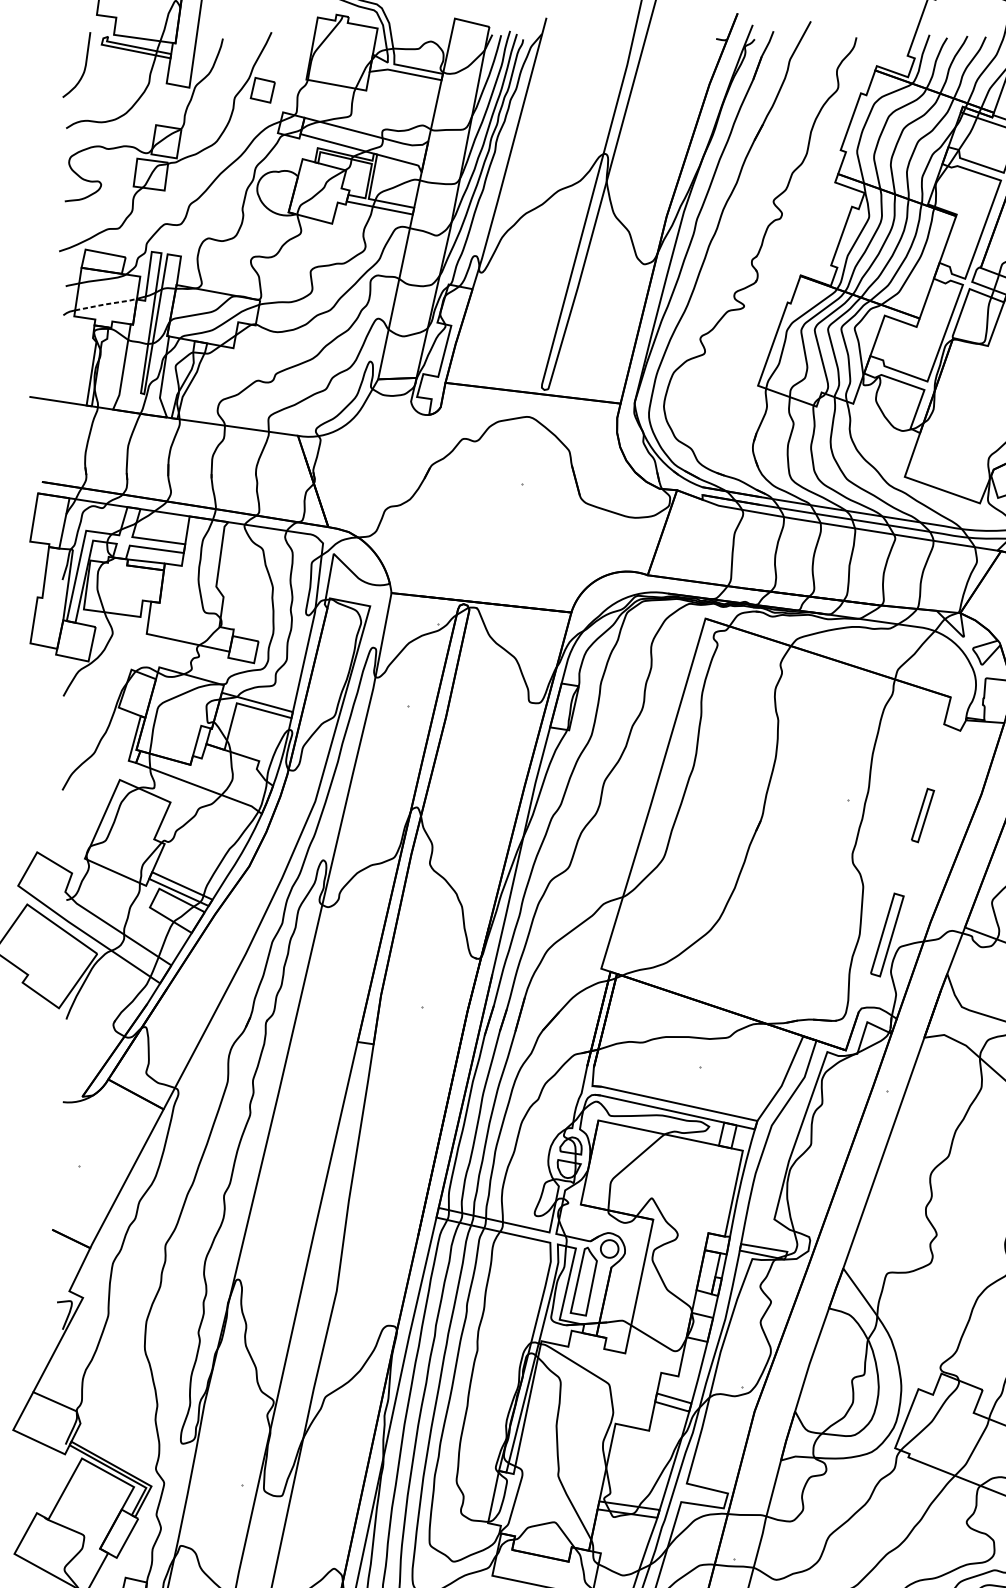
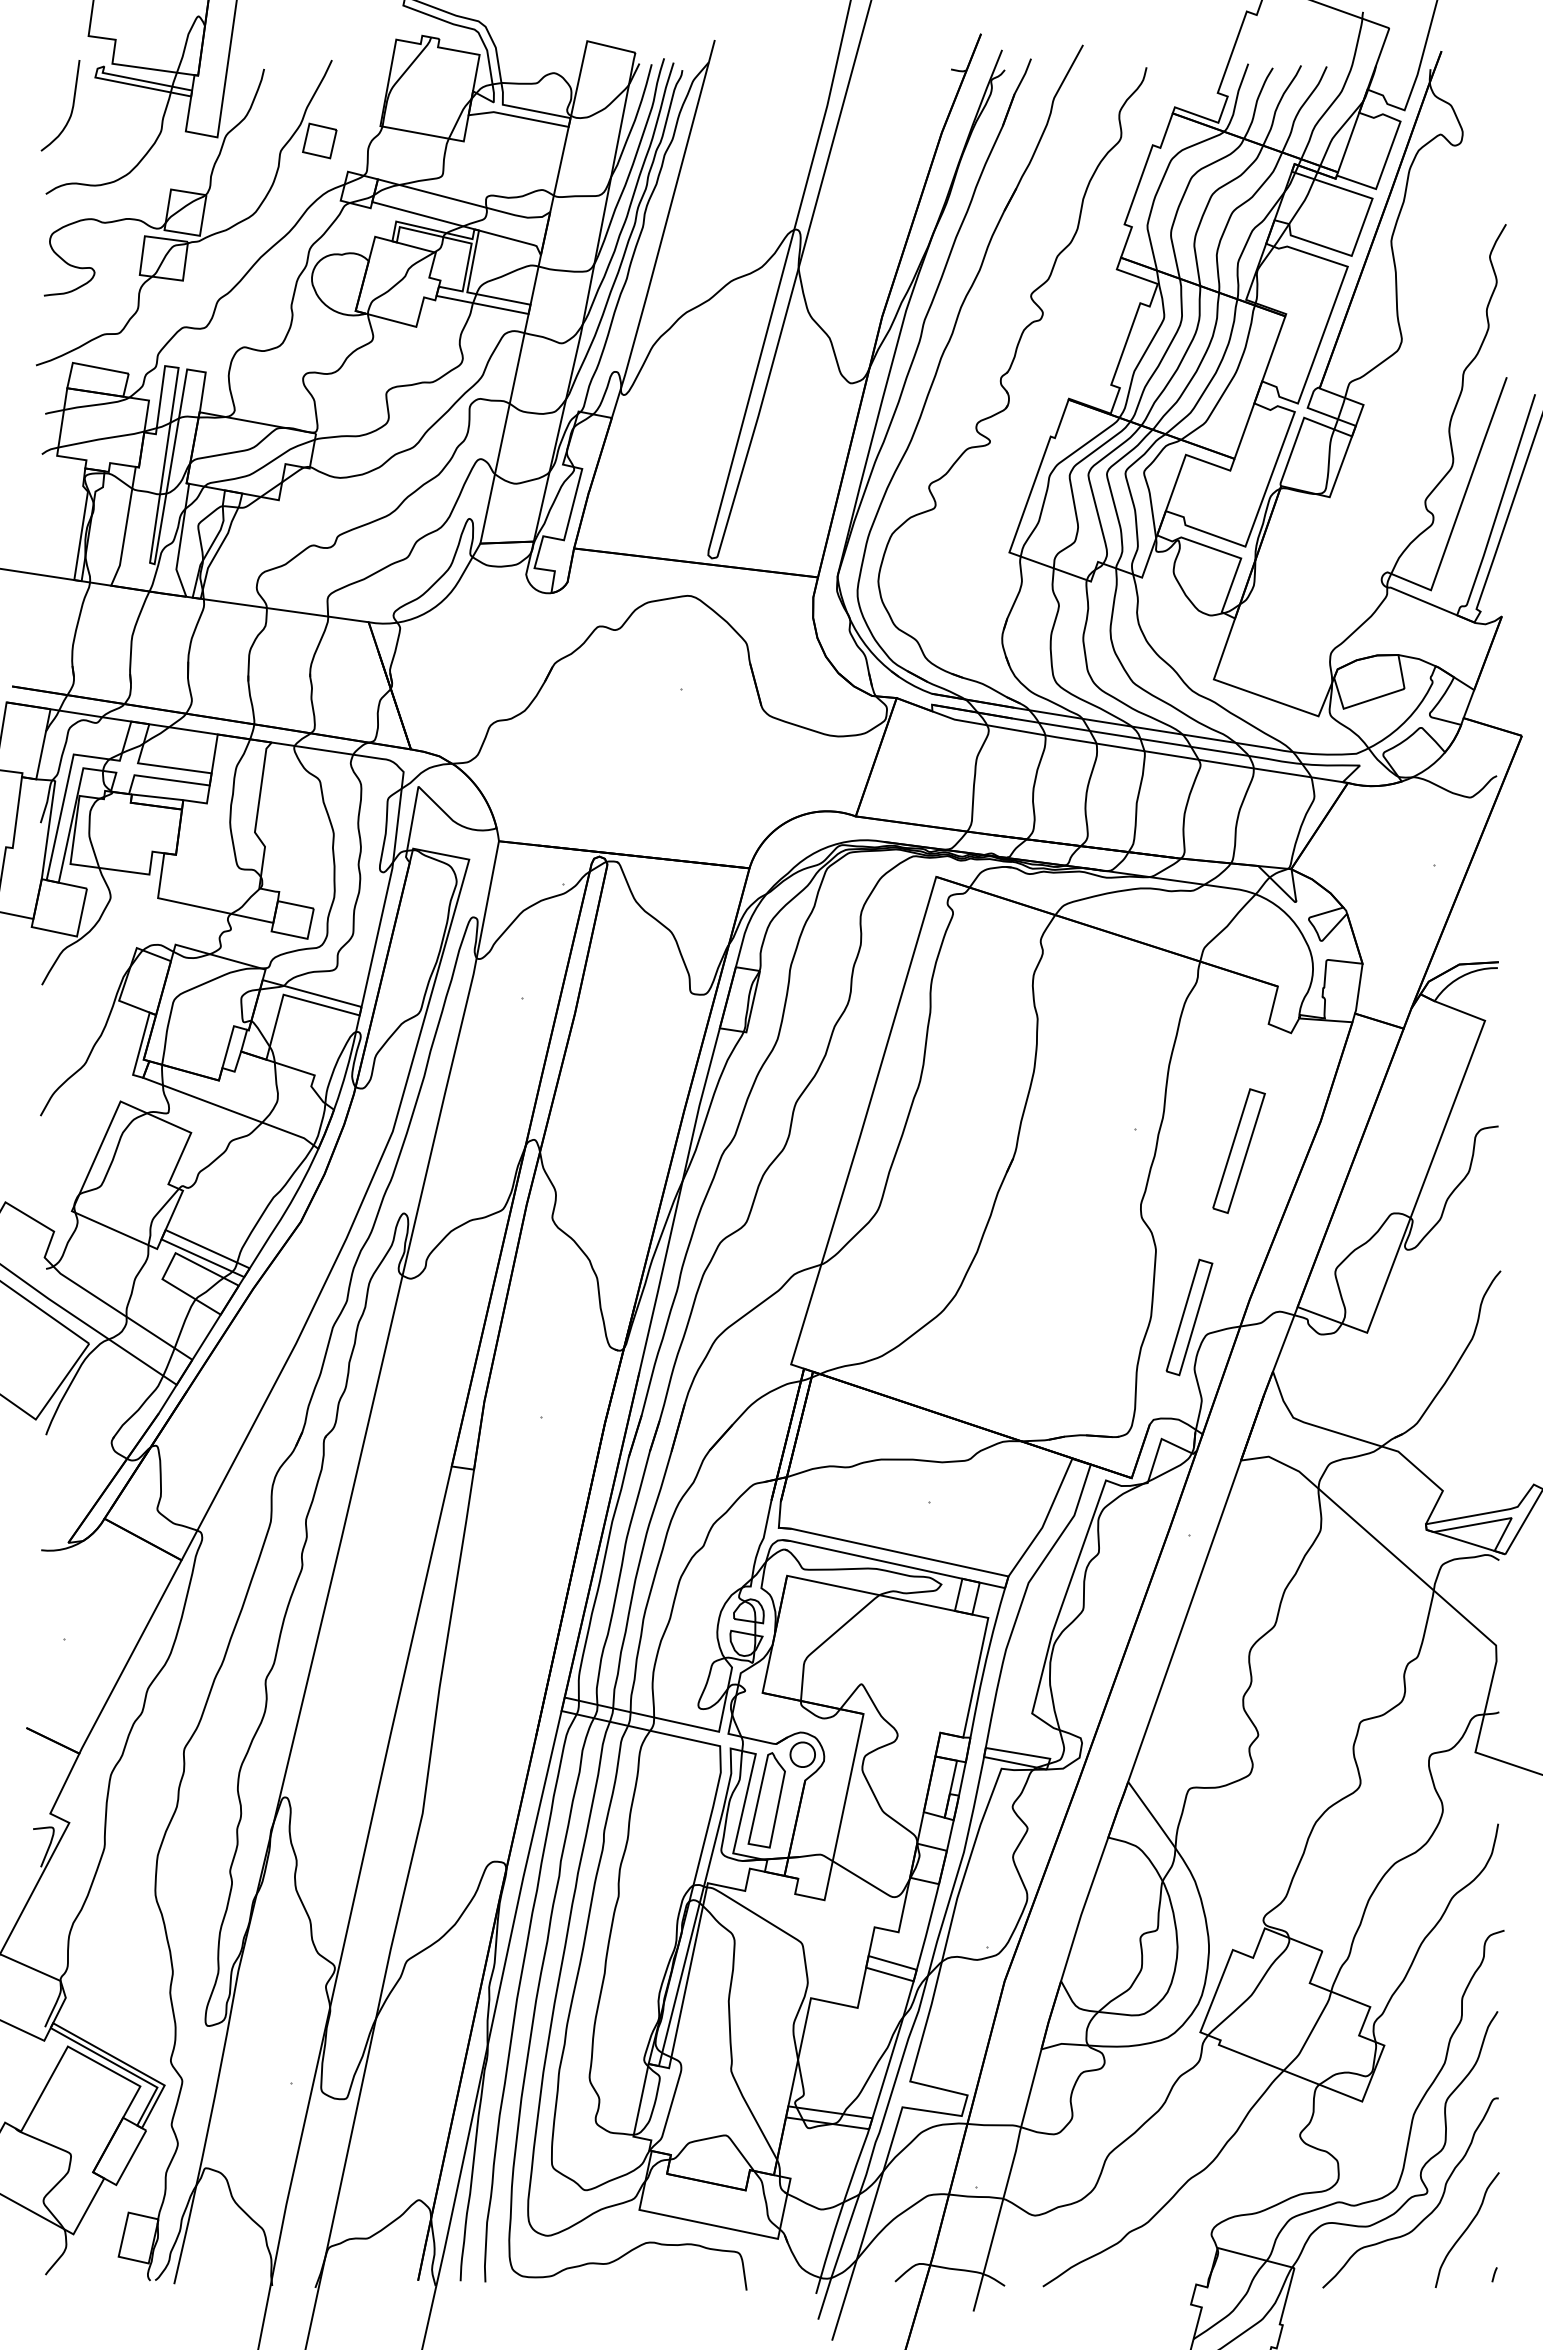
line: (106, 304) -> (101, 439), dashed -> solid
part: (922, 815) -> (1238, 1150), size x1.67

